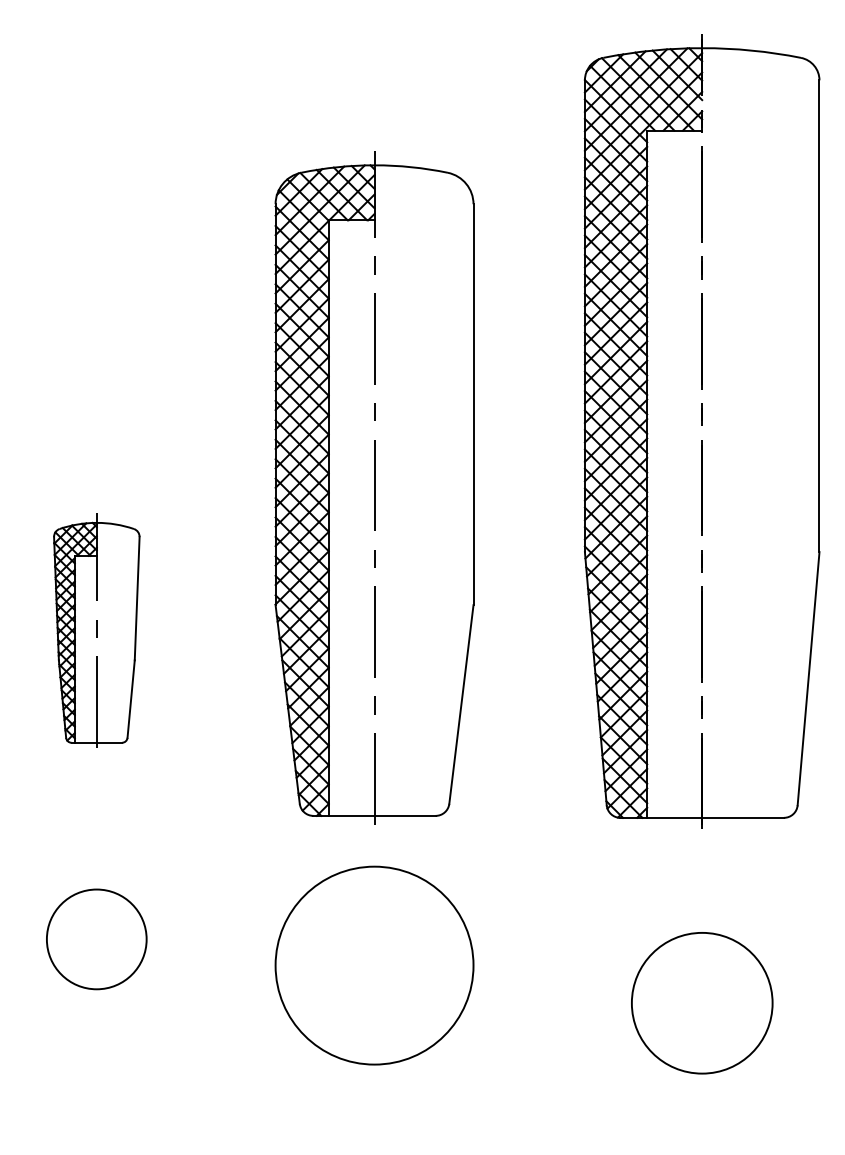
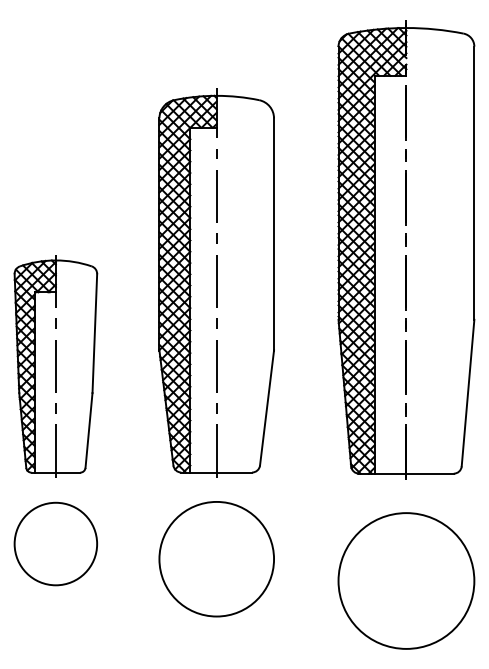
part: (96, 632) -> (55, 366), size x1.67
circle: (96, 938) -> (55, 543), size x1.43
circle: (702, 1002) -> (406, 580), size x1.67

